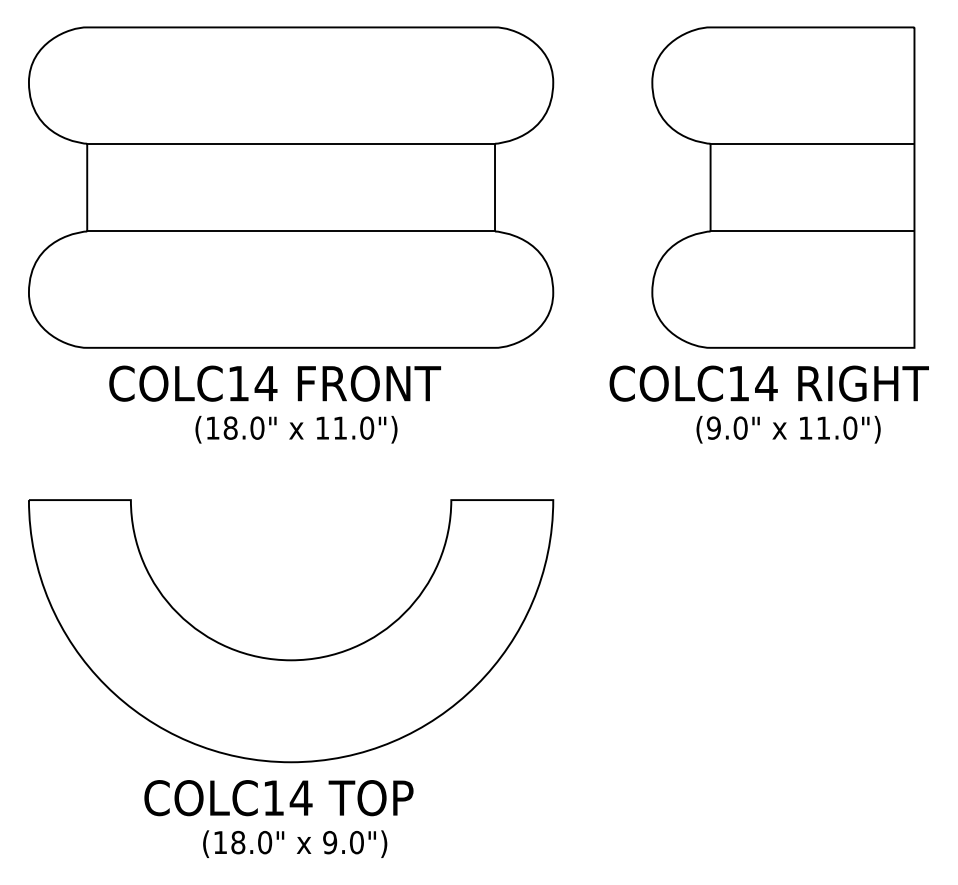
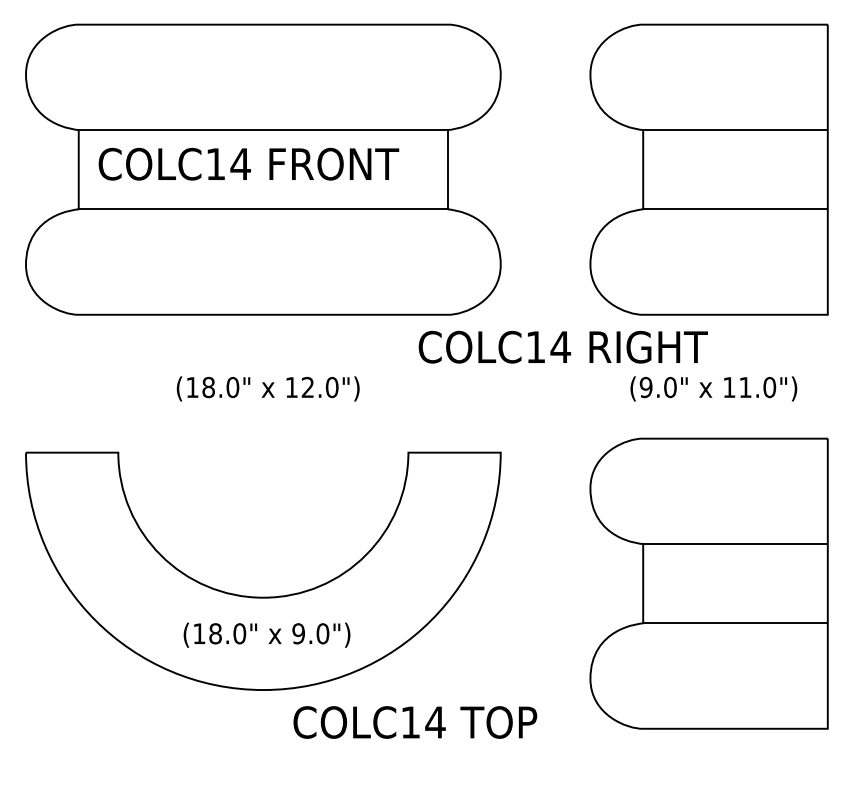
text: (274, 382) -> (248, 163), moved
text: (768, 382) -> (562, 346), moved
text: (339, 427) -> (307, 386), 11.0") -> 12.0")
part: (782, 644) -> (708, 583), added
text: (279, 798) -> (415, 722), moved
text: (294, 843) -> (266, 634), moved

